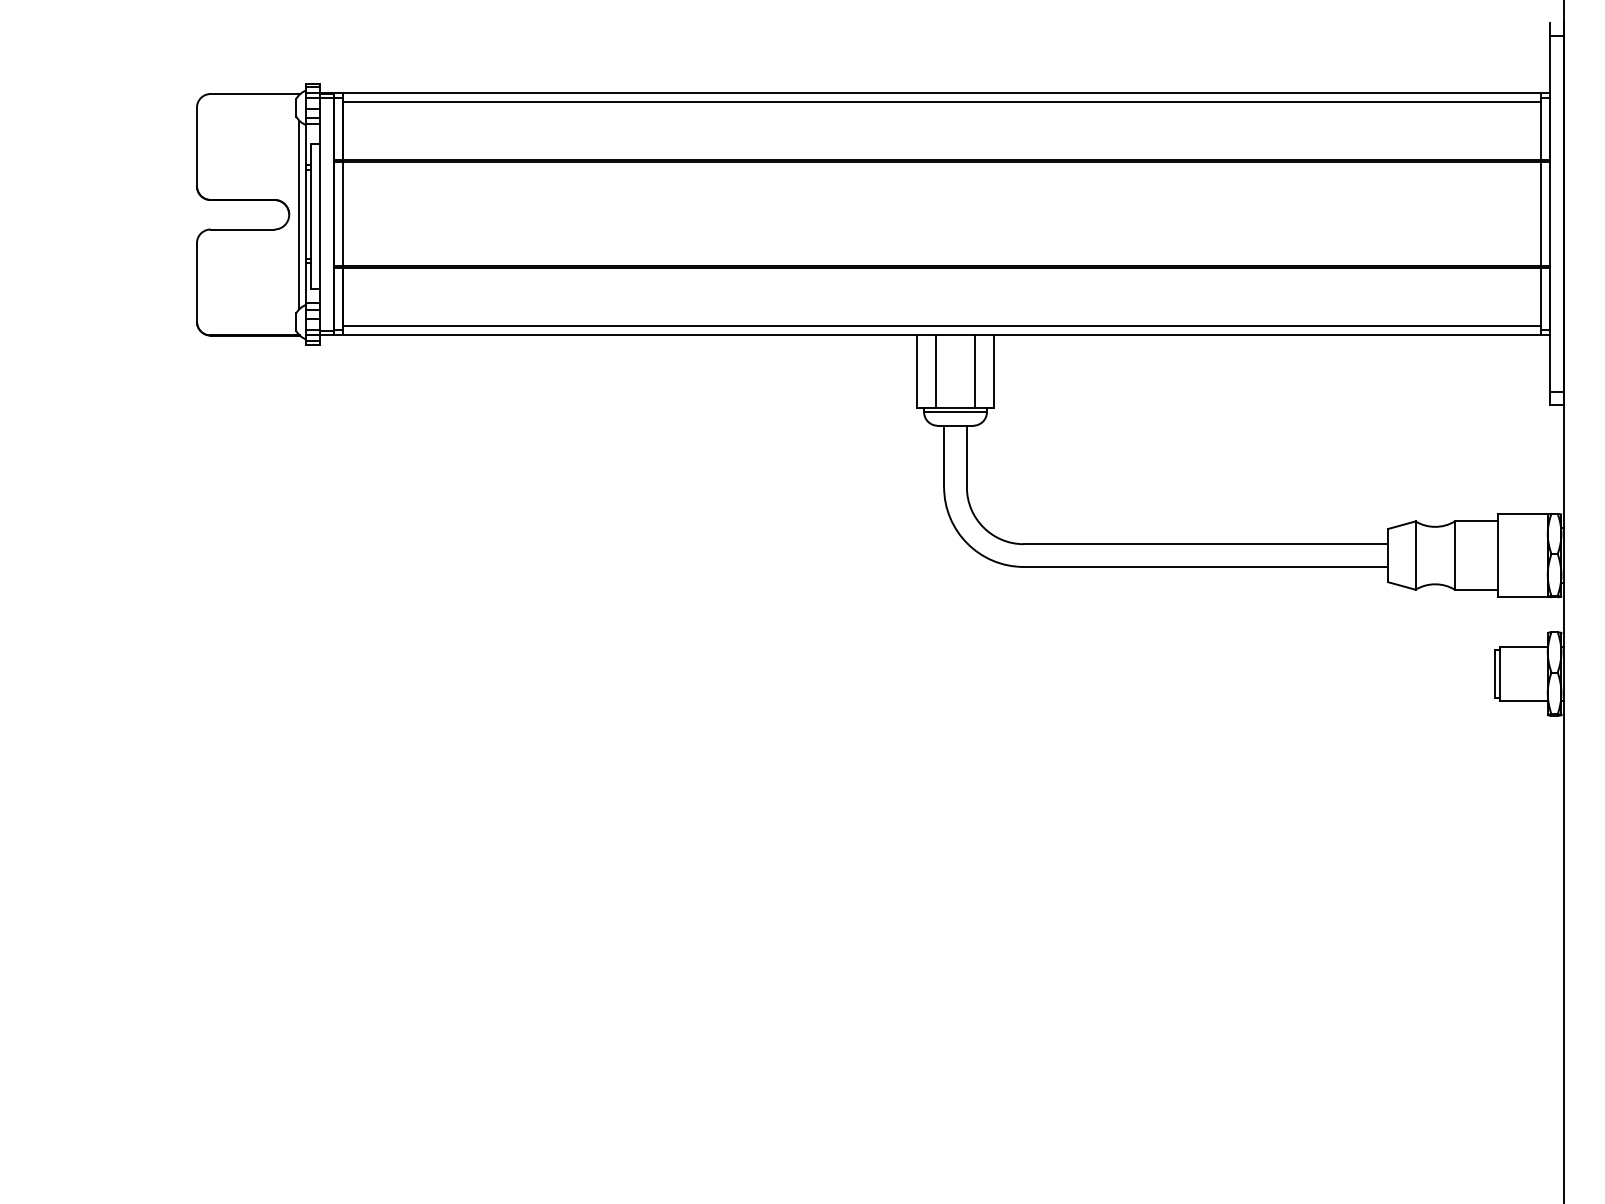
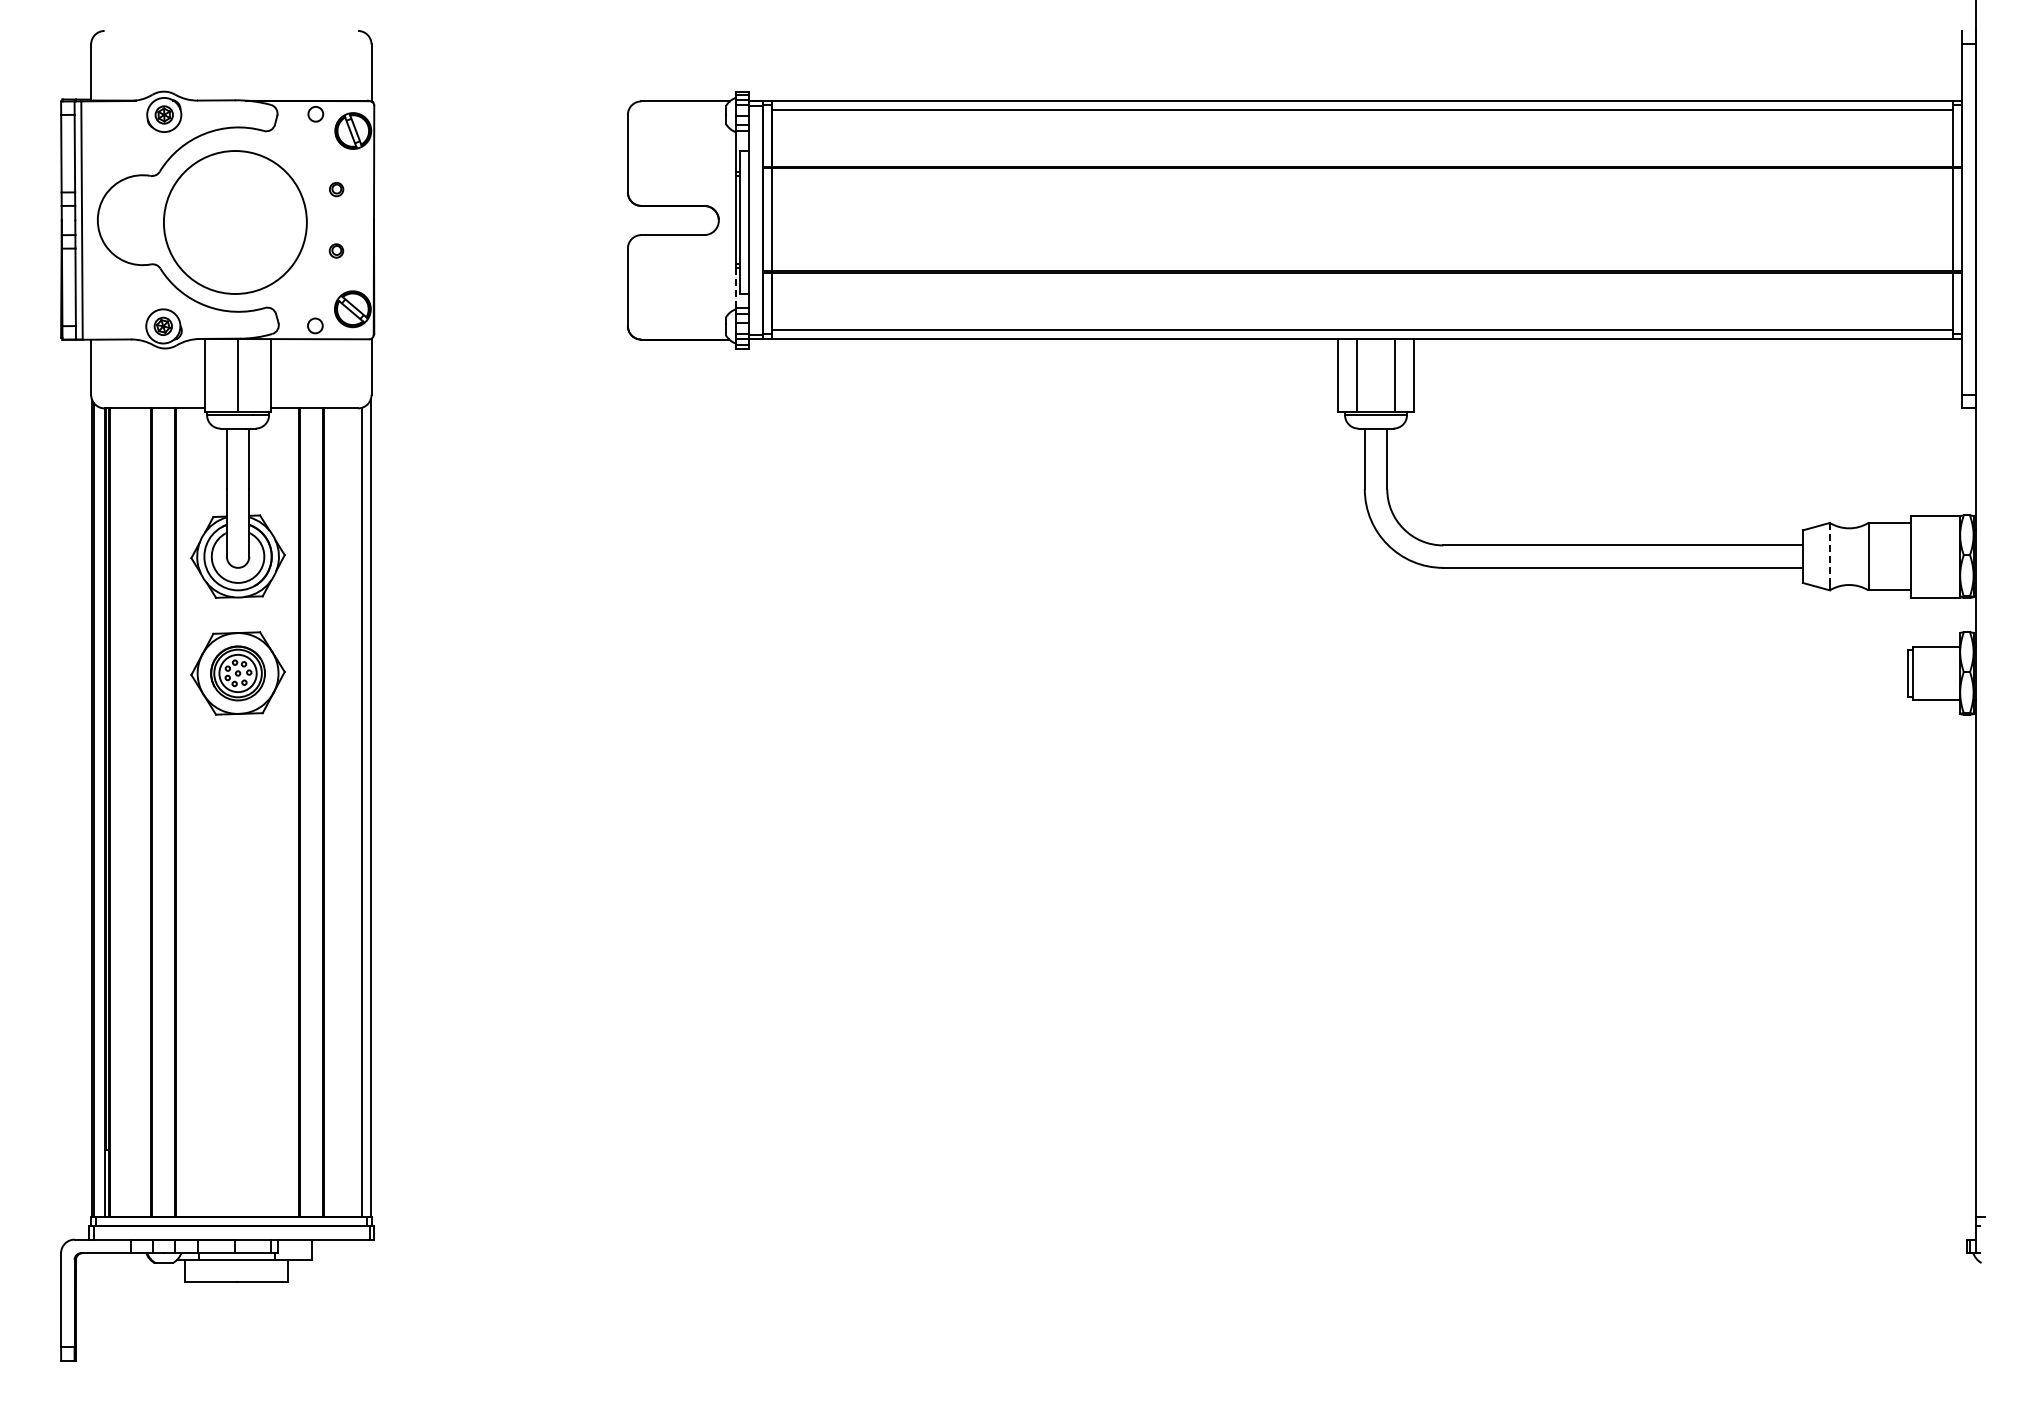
line: (298, 214) -> (728, 220), removed
line: (306, 283) -> (735, 288), solid -> dashed
line: (1415, 553) -> (1829, 554), solid -> dashed

